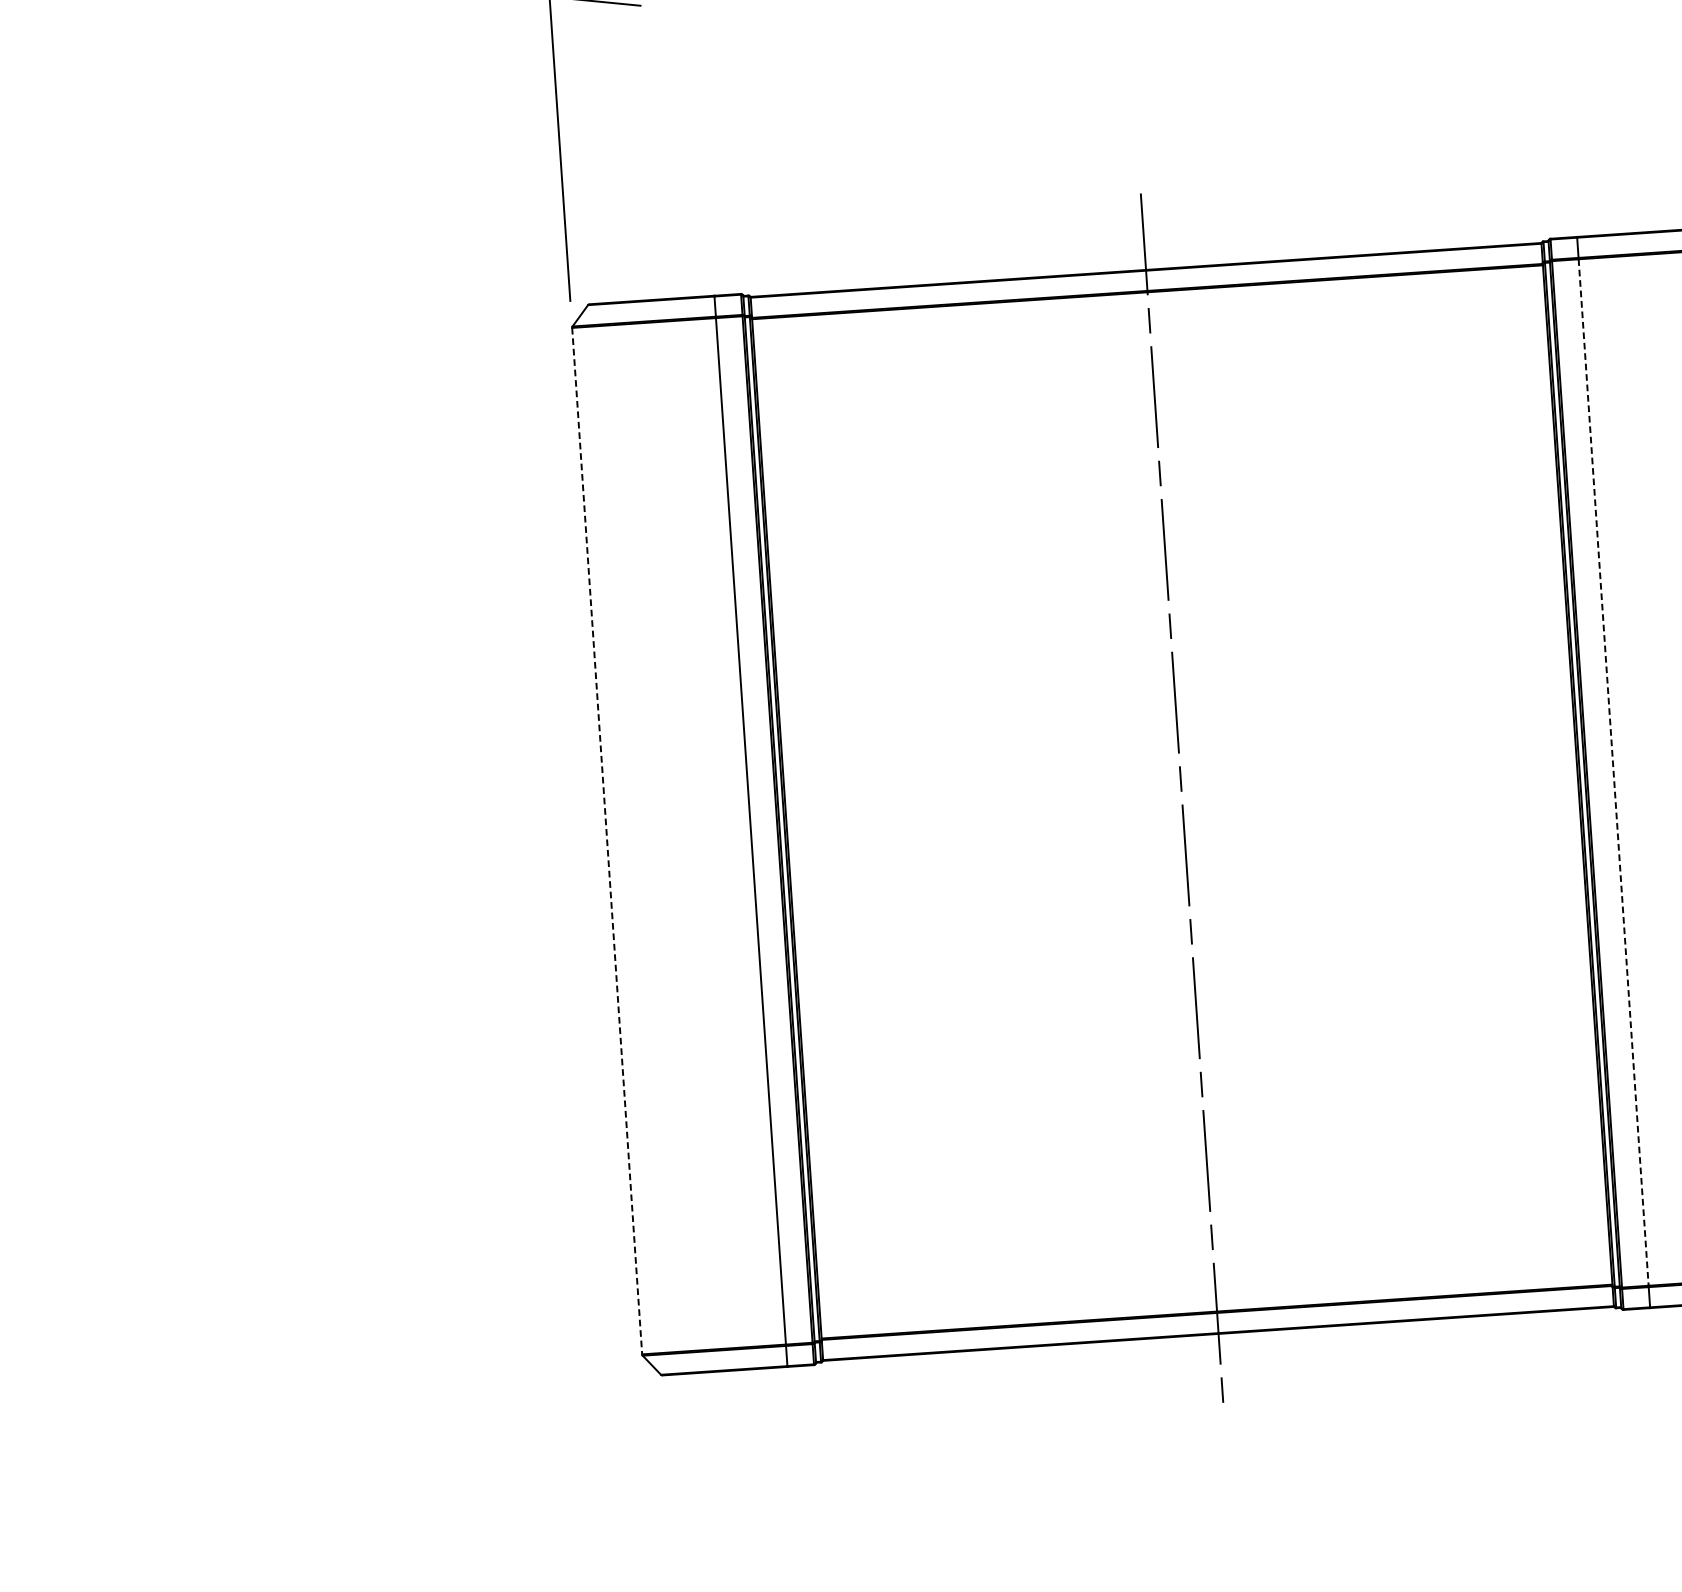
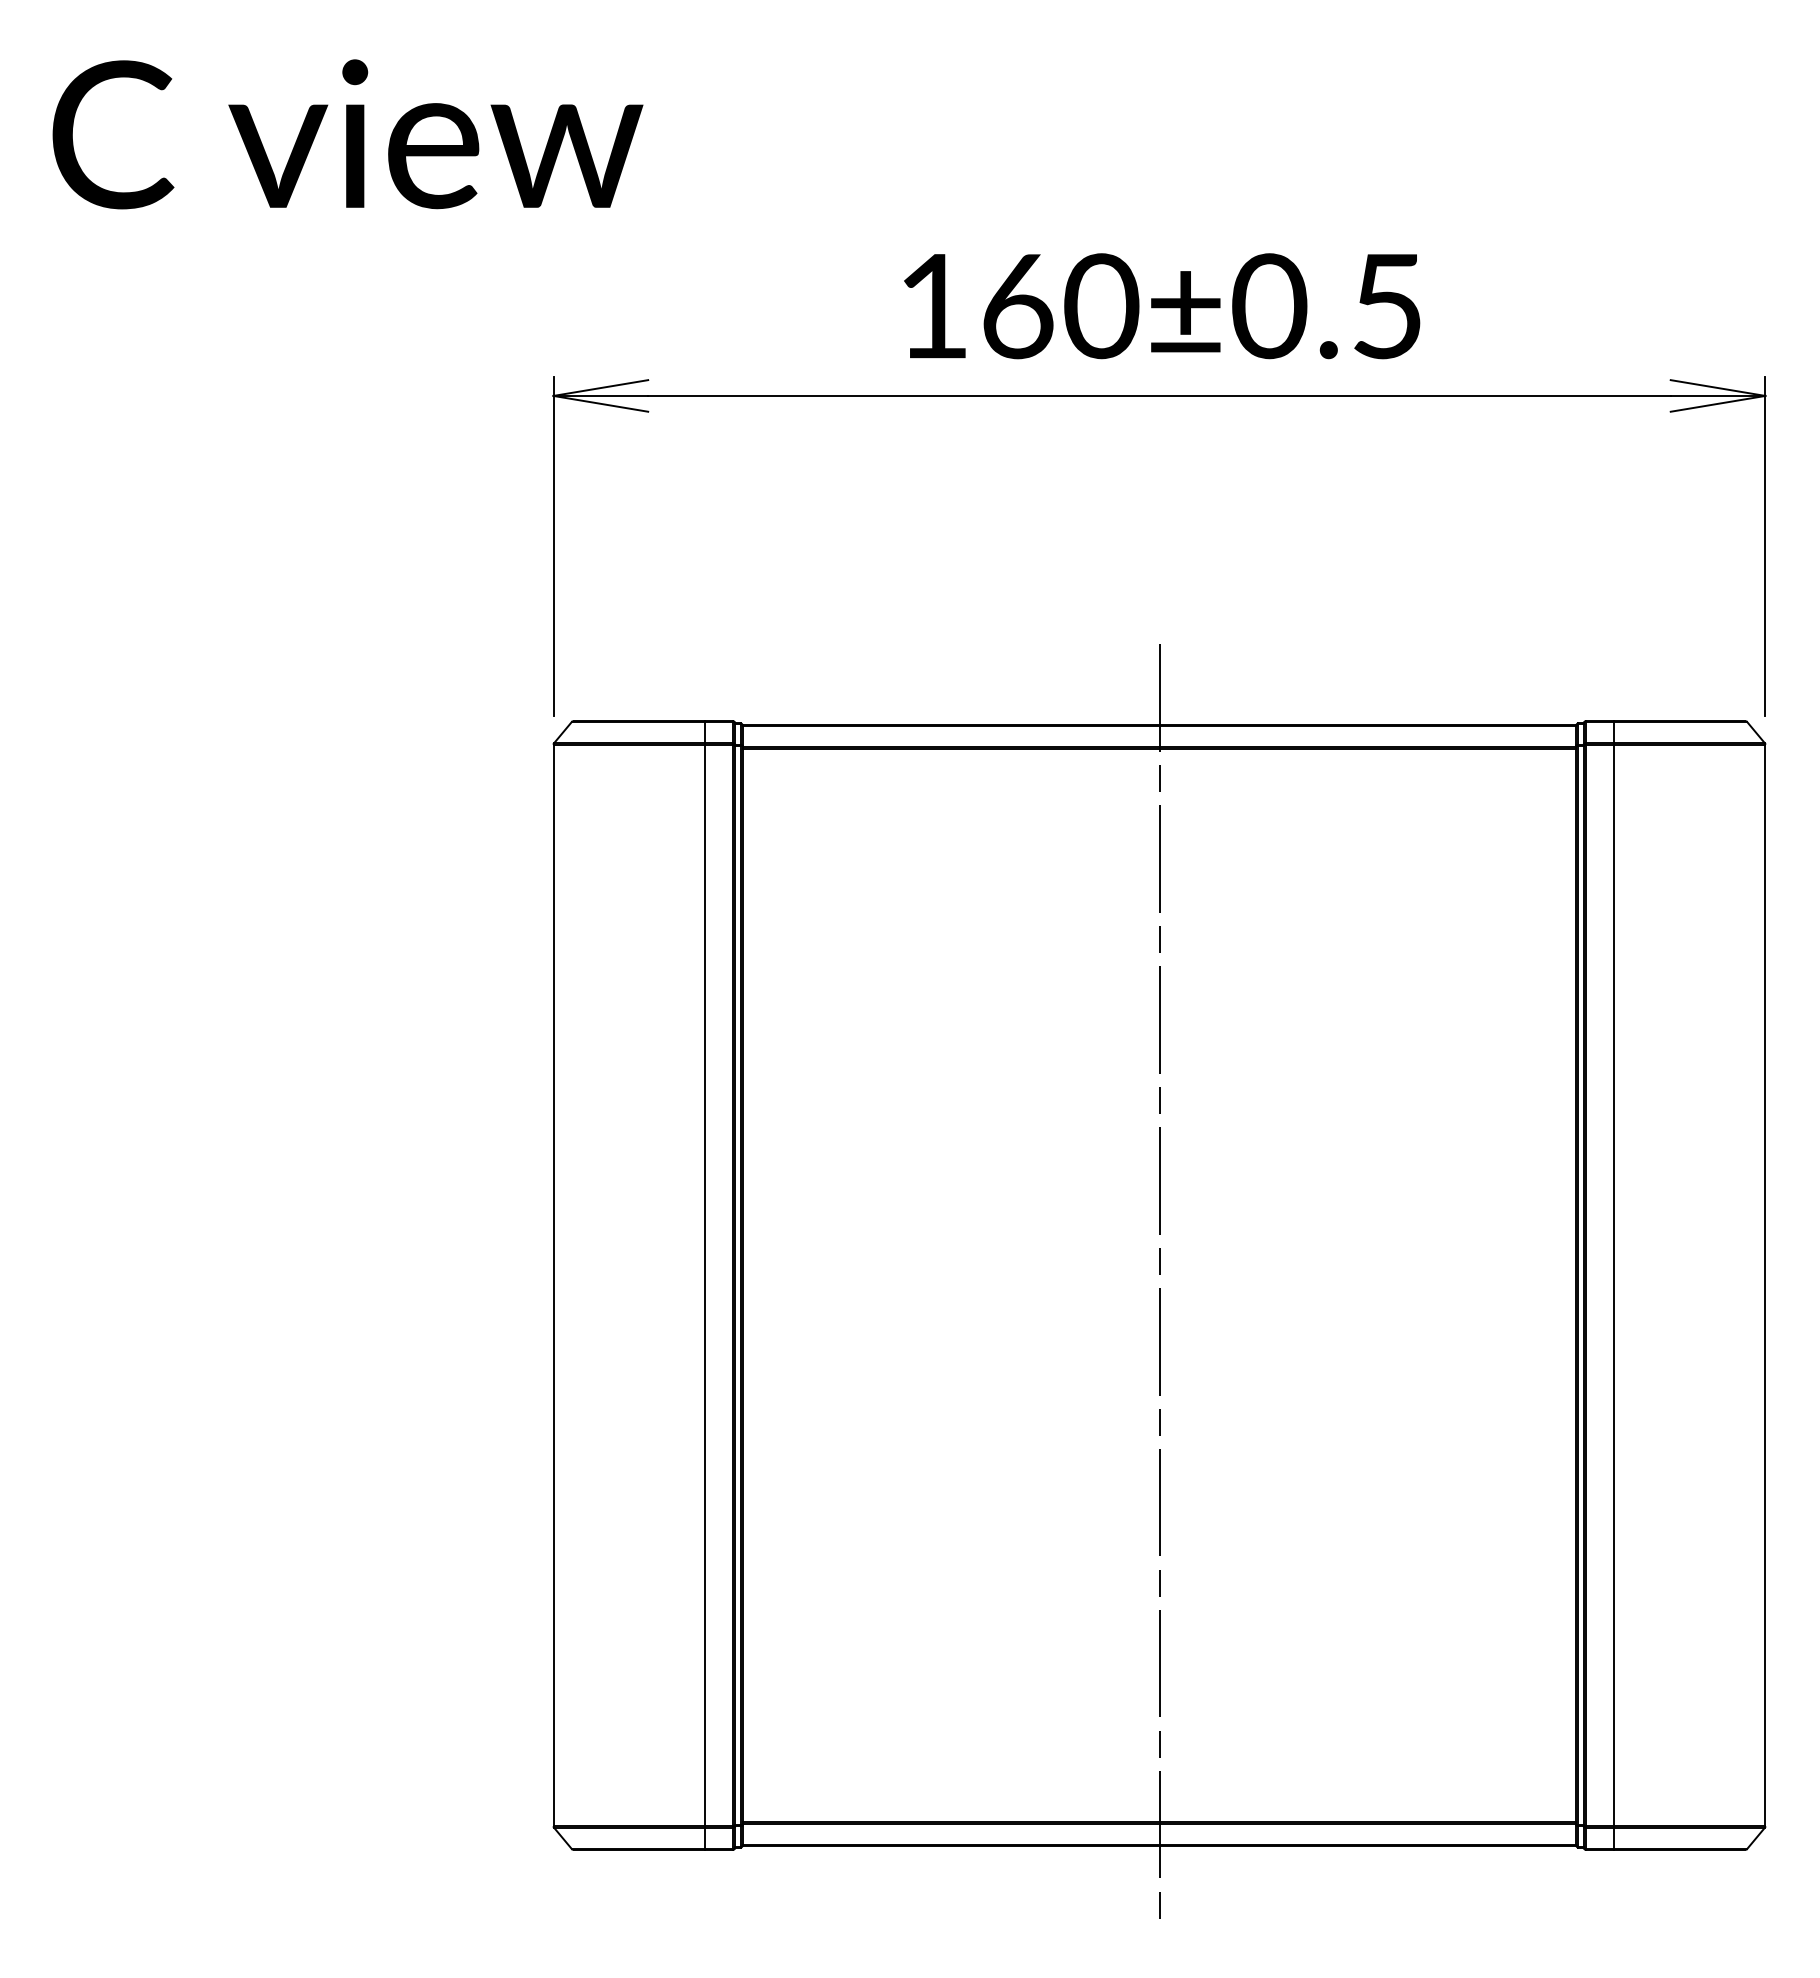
line: (1613, 772) -> (1613, 1285), dashed -> solid
line: (607, 841) -> (553, 1285), dashed -> solid

